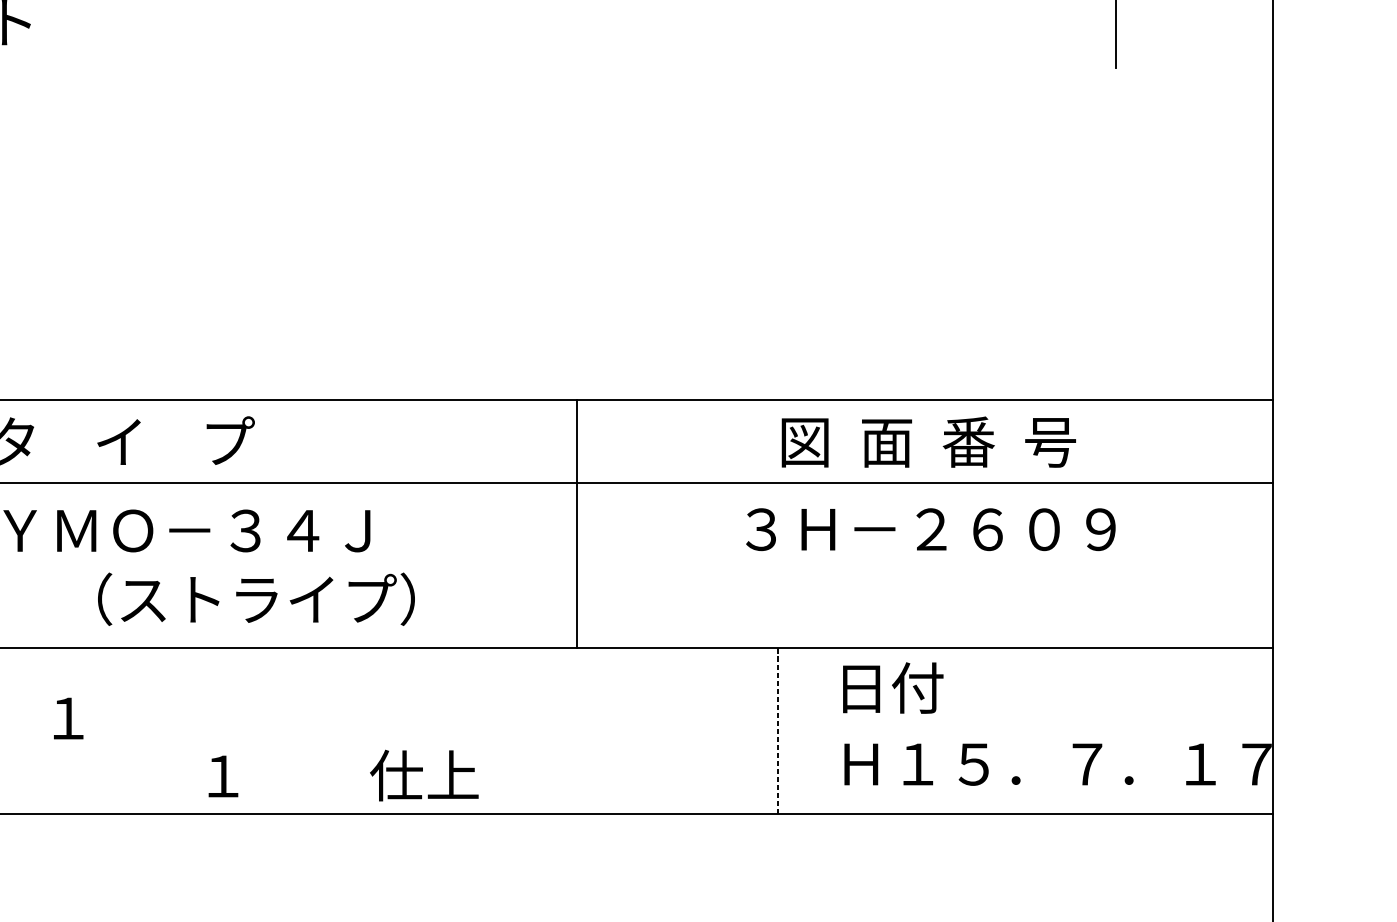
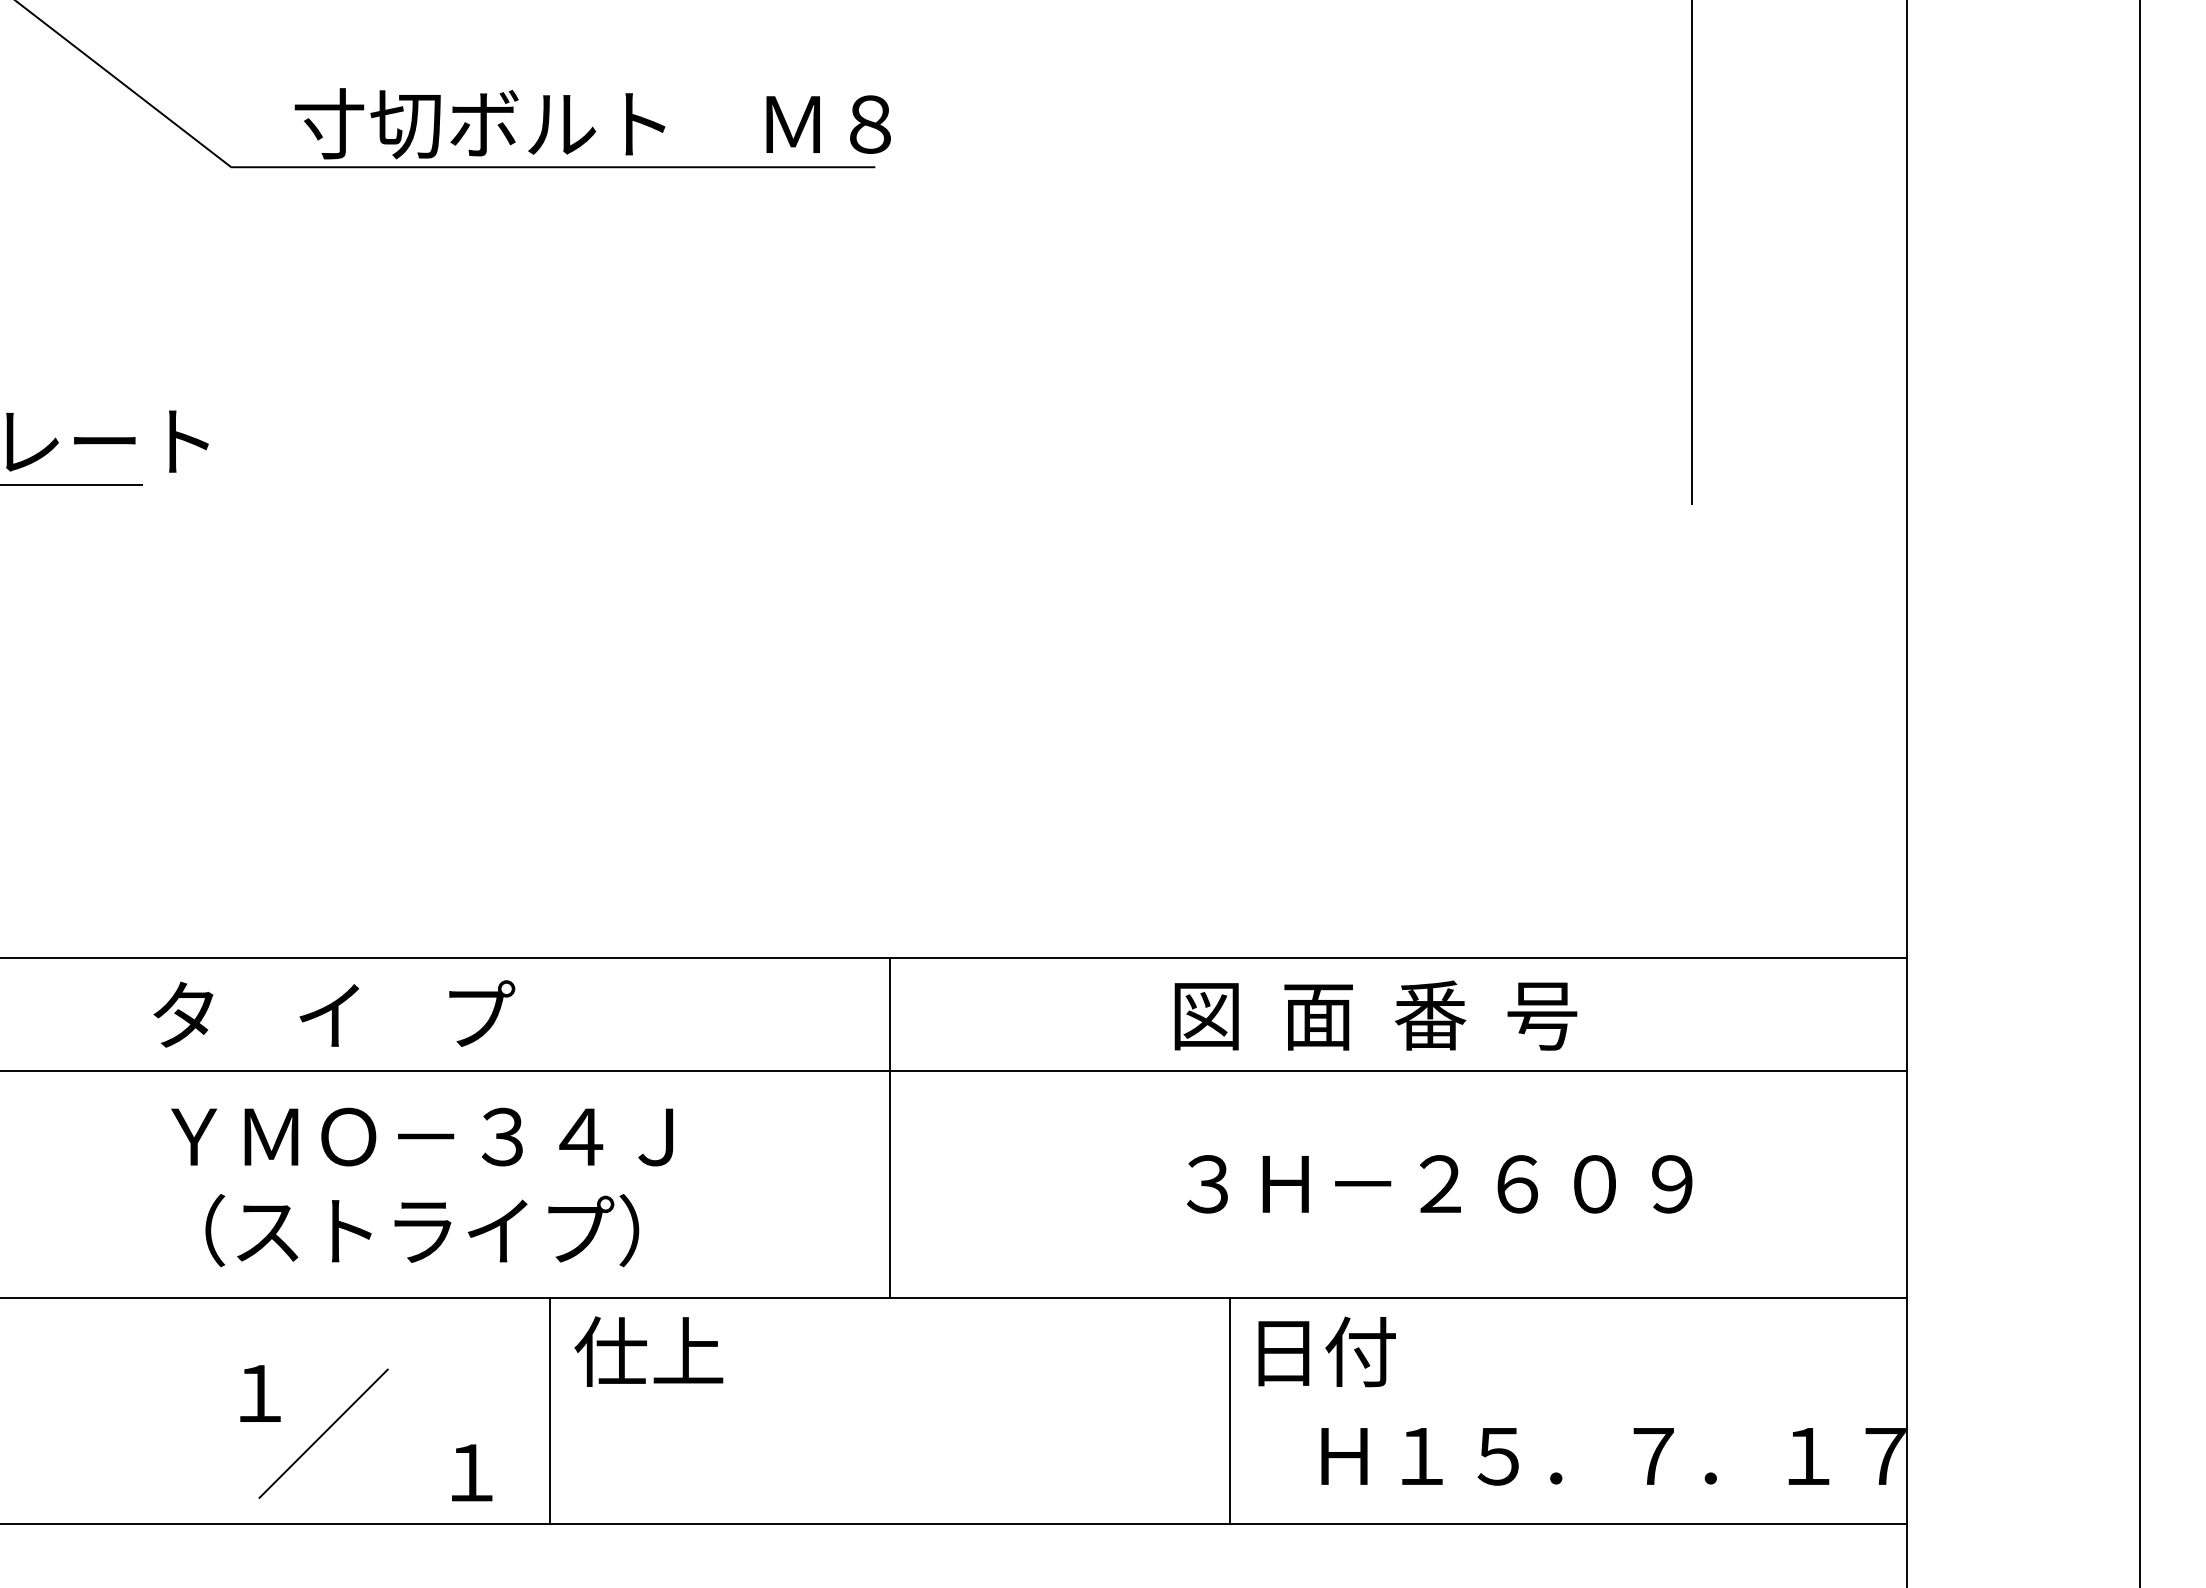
text: (928, 442) -> (1375, 1015), moved
line: (576, 523) -> (890, 1127), moved
text: (930, 529) -> (1439, 1184), moved
text: (256, 599) -> (422, 1230), moved
text: (892, 687) -> (1326, 1351), moved
line: (280, 730) -> (550, 1410), added
line: (777, 731) -> (1230, 1411), dashed -> solid
line: (114, 747) -> (323, 1433), added
text: (424, 775) -> (648, 1351), moved

